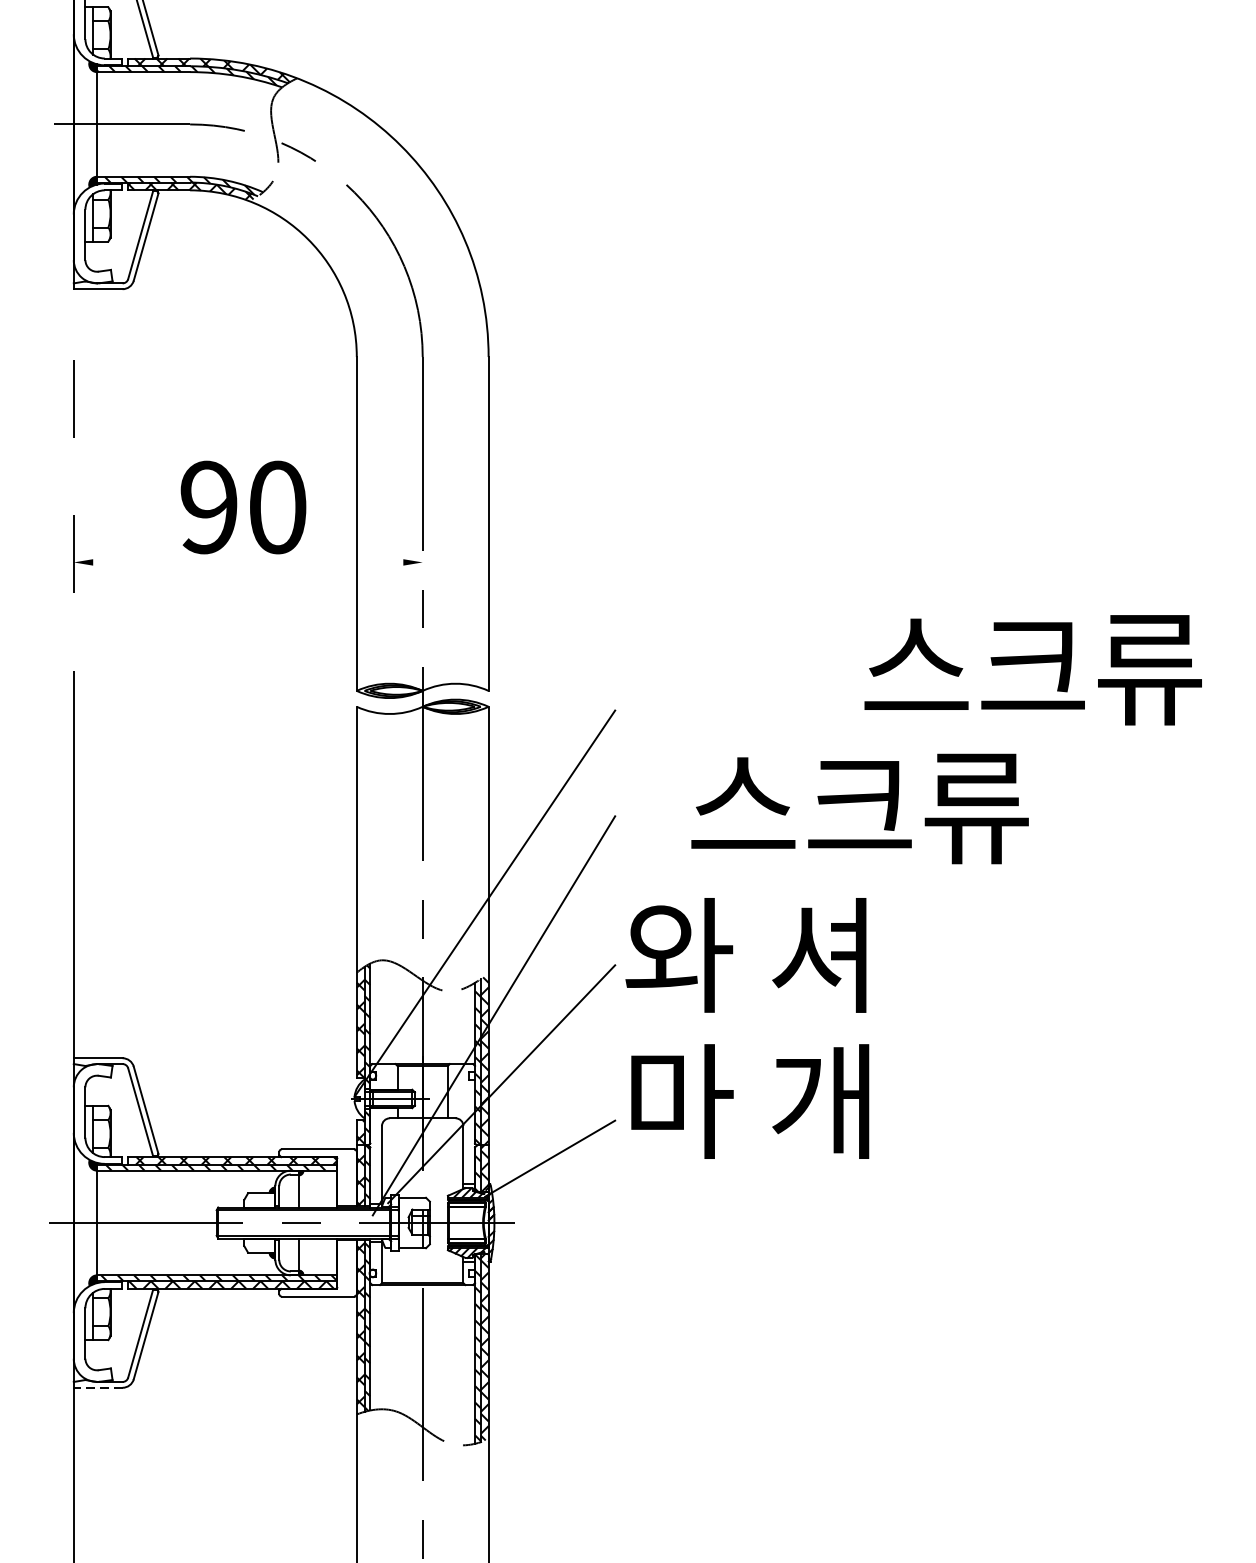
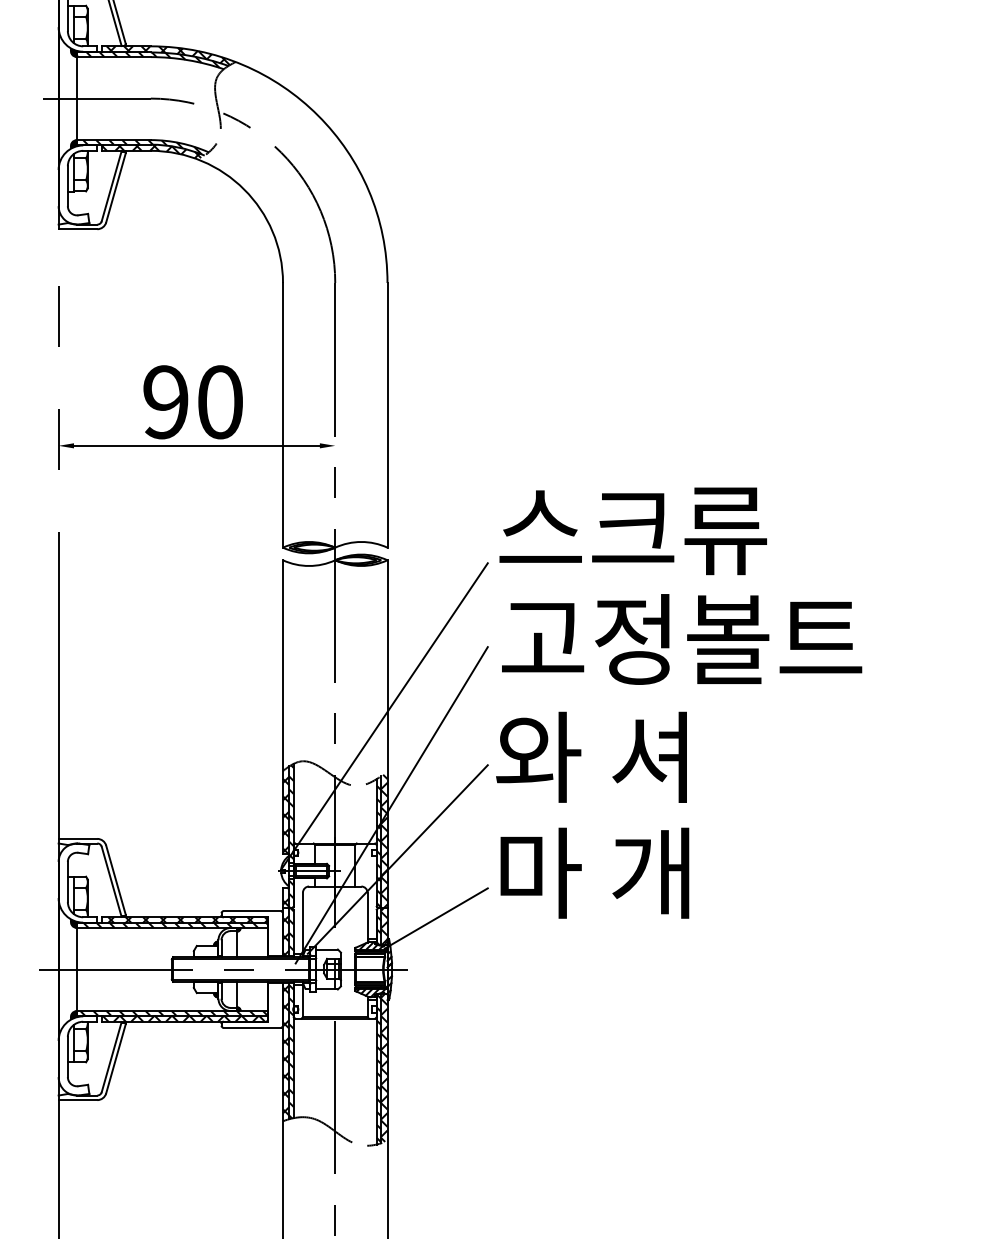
line: (247, 562) -> (196, 445), added
text: (1032, 670) -> (632, 531), moved
text: (860, 806) -> (682, 639), 스크류 -> 고정볼트
line: (97, 1388) -> (77, 1100), dashed -> solid

